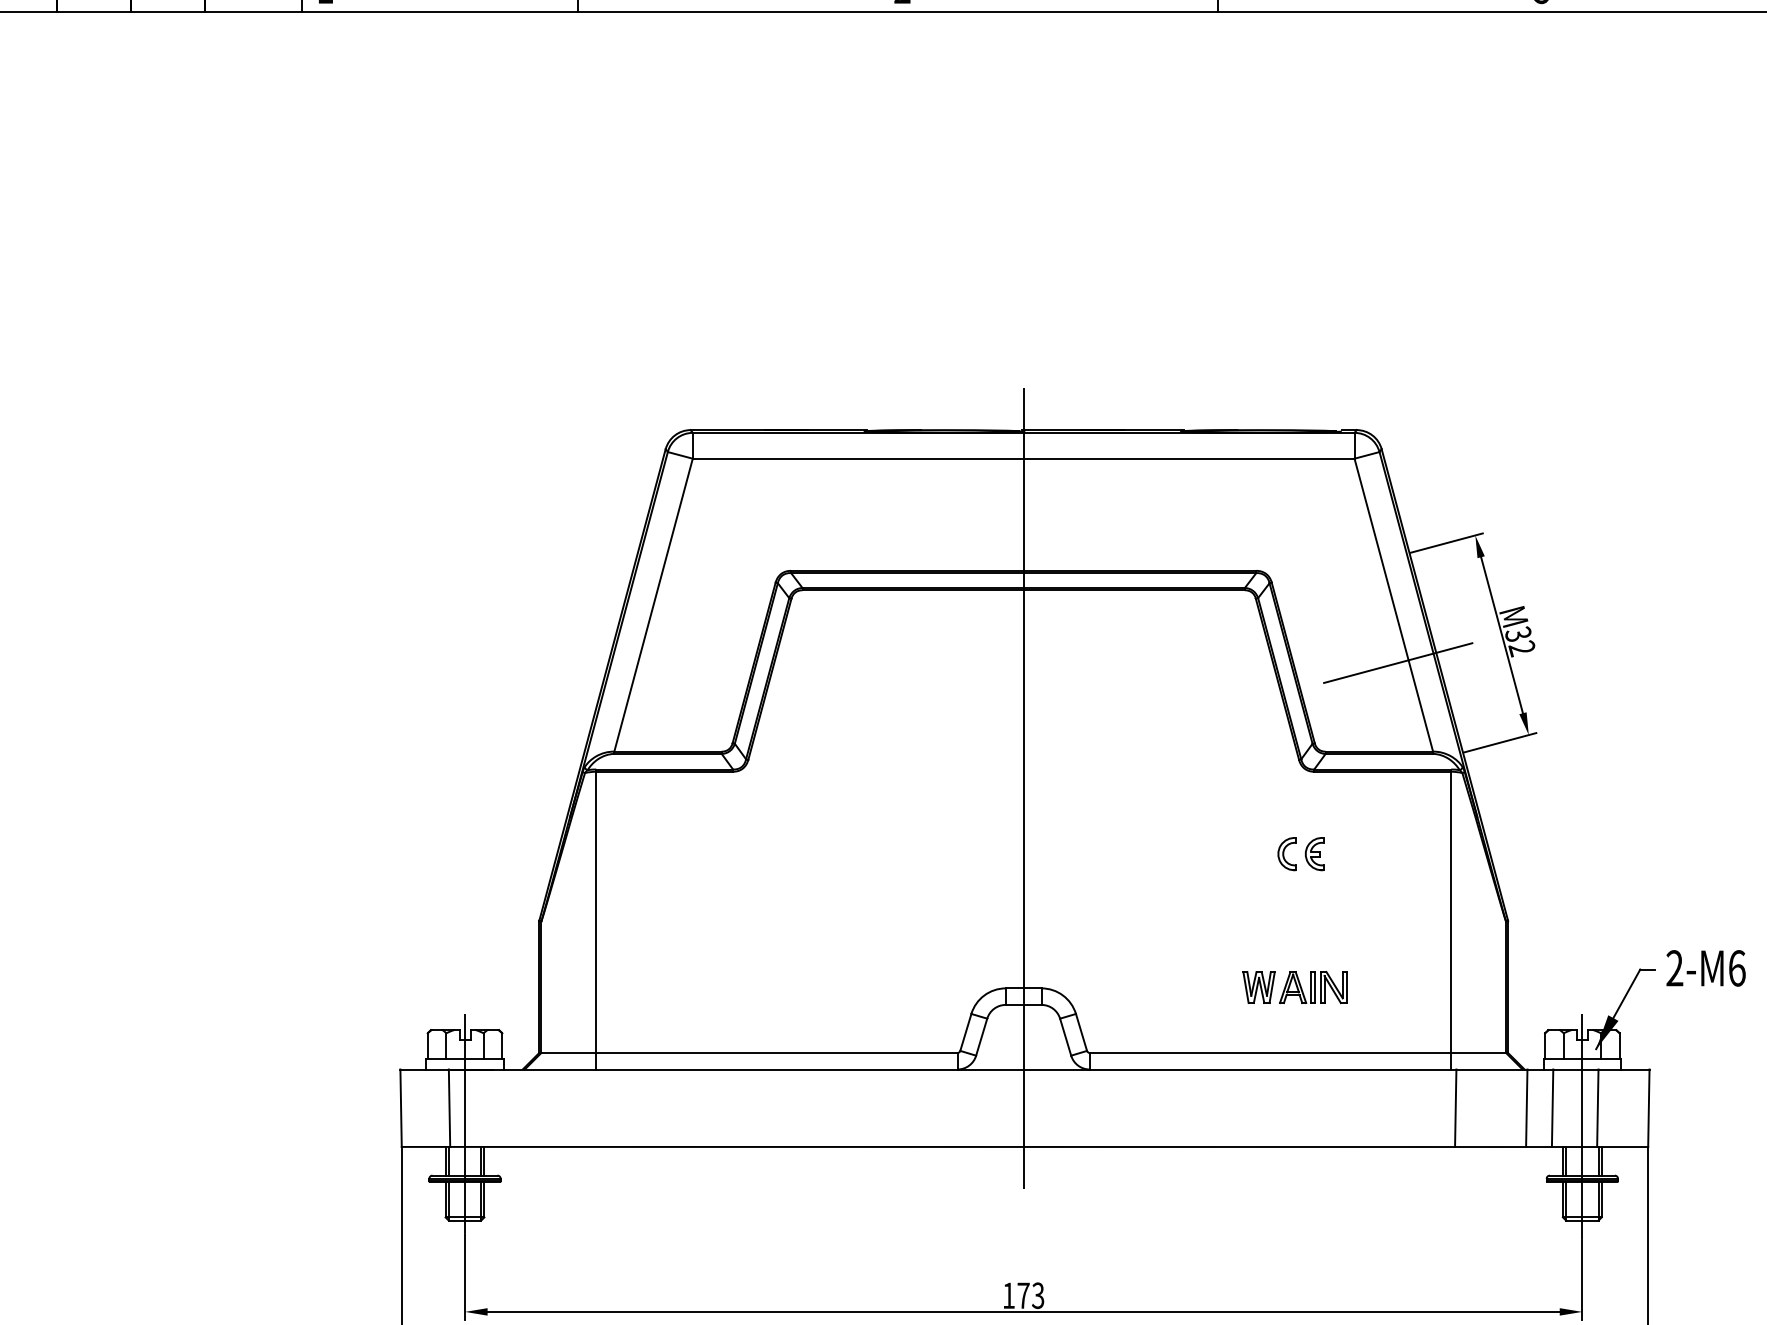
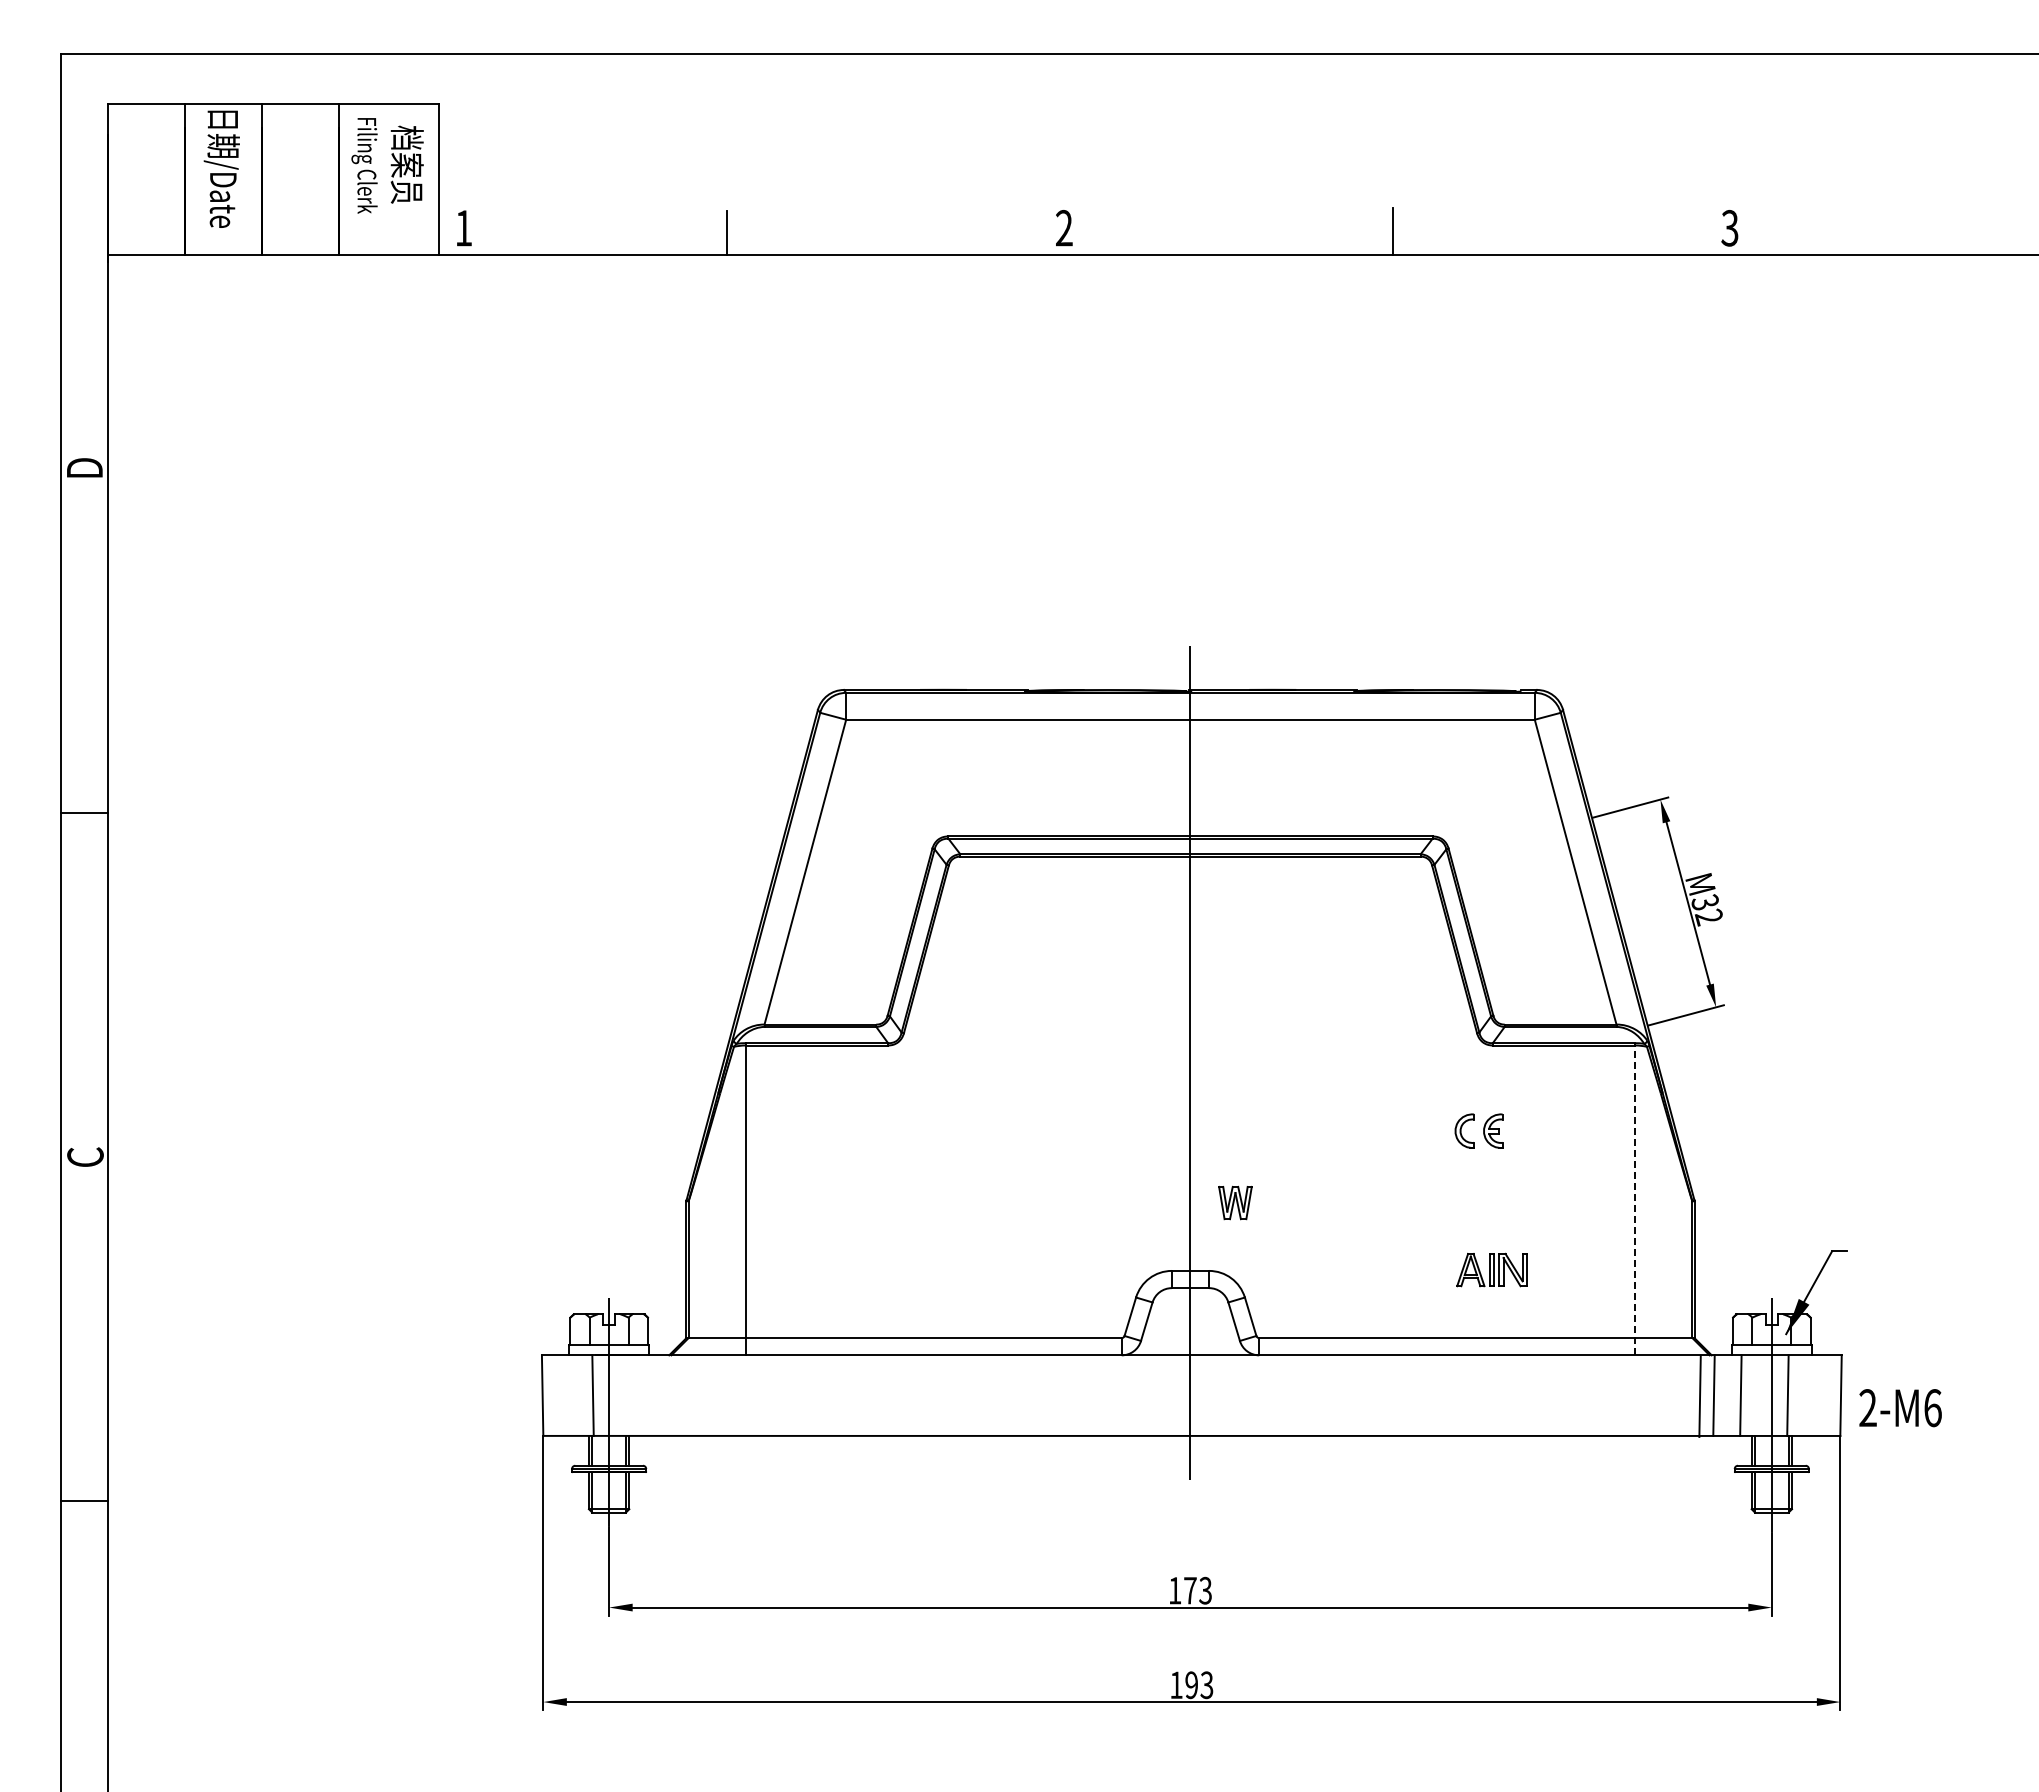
line: (1398, 663) -> (1580, 932), removed
line: (1451, 918) -> (1635, 1198), solid -> dashed
text: (1706, 968) -> (1900, 1408), moved
part: (1259, 987) -> (1235, 1202), moved
line: (1455, 1108) -> (1699, 1396), moved

